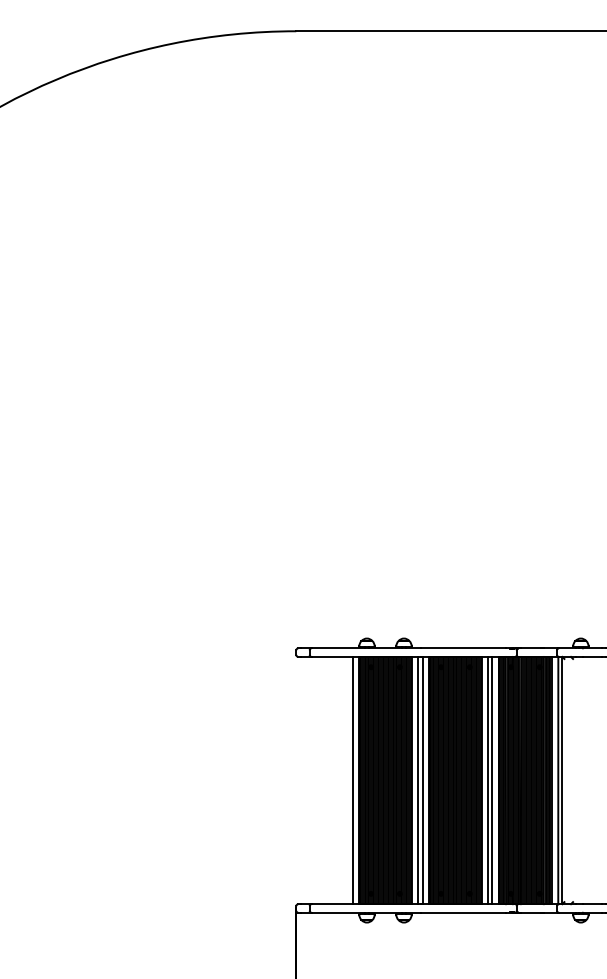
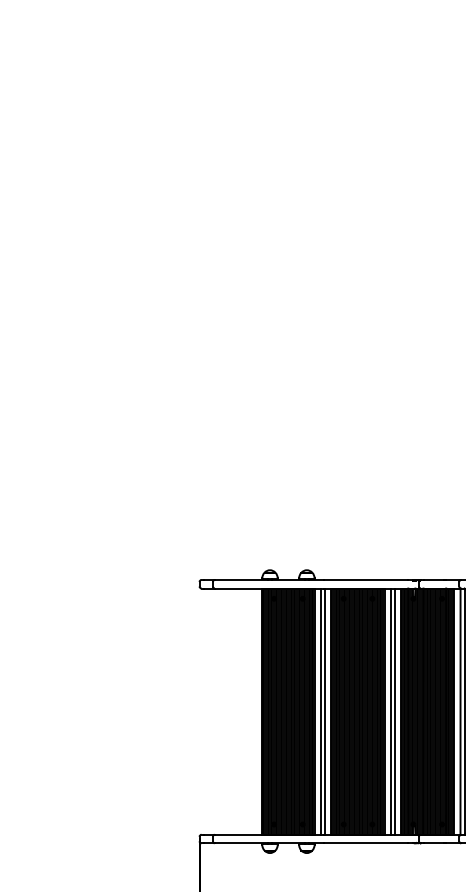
line: (352, 780) -> (255, 711), removed

